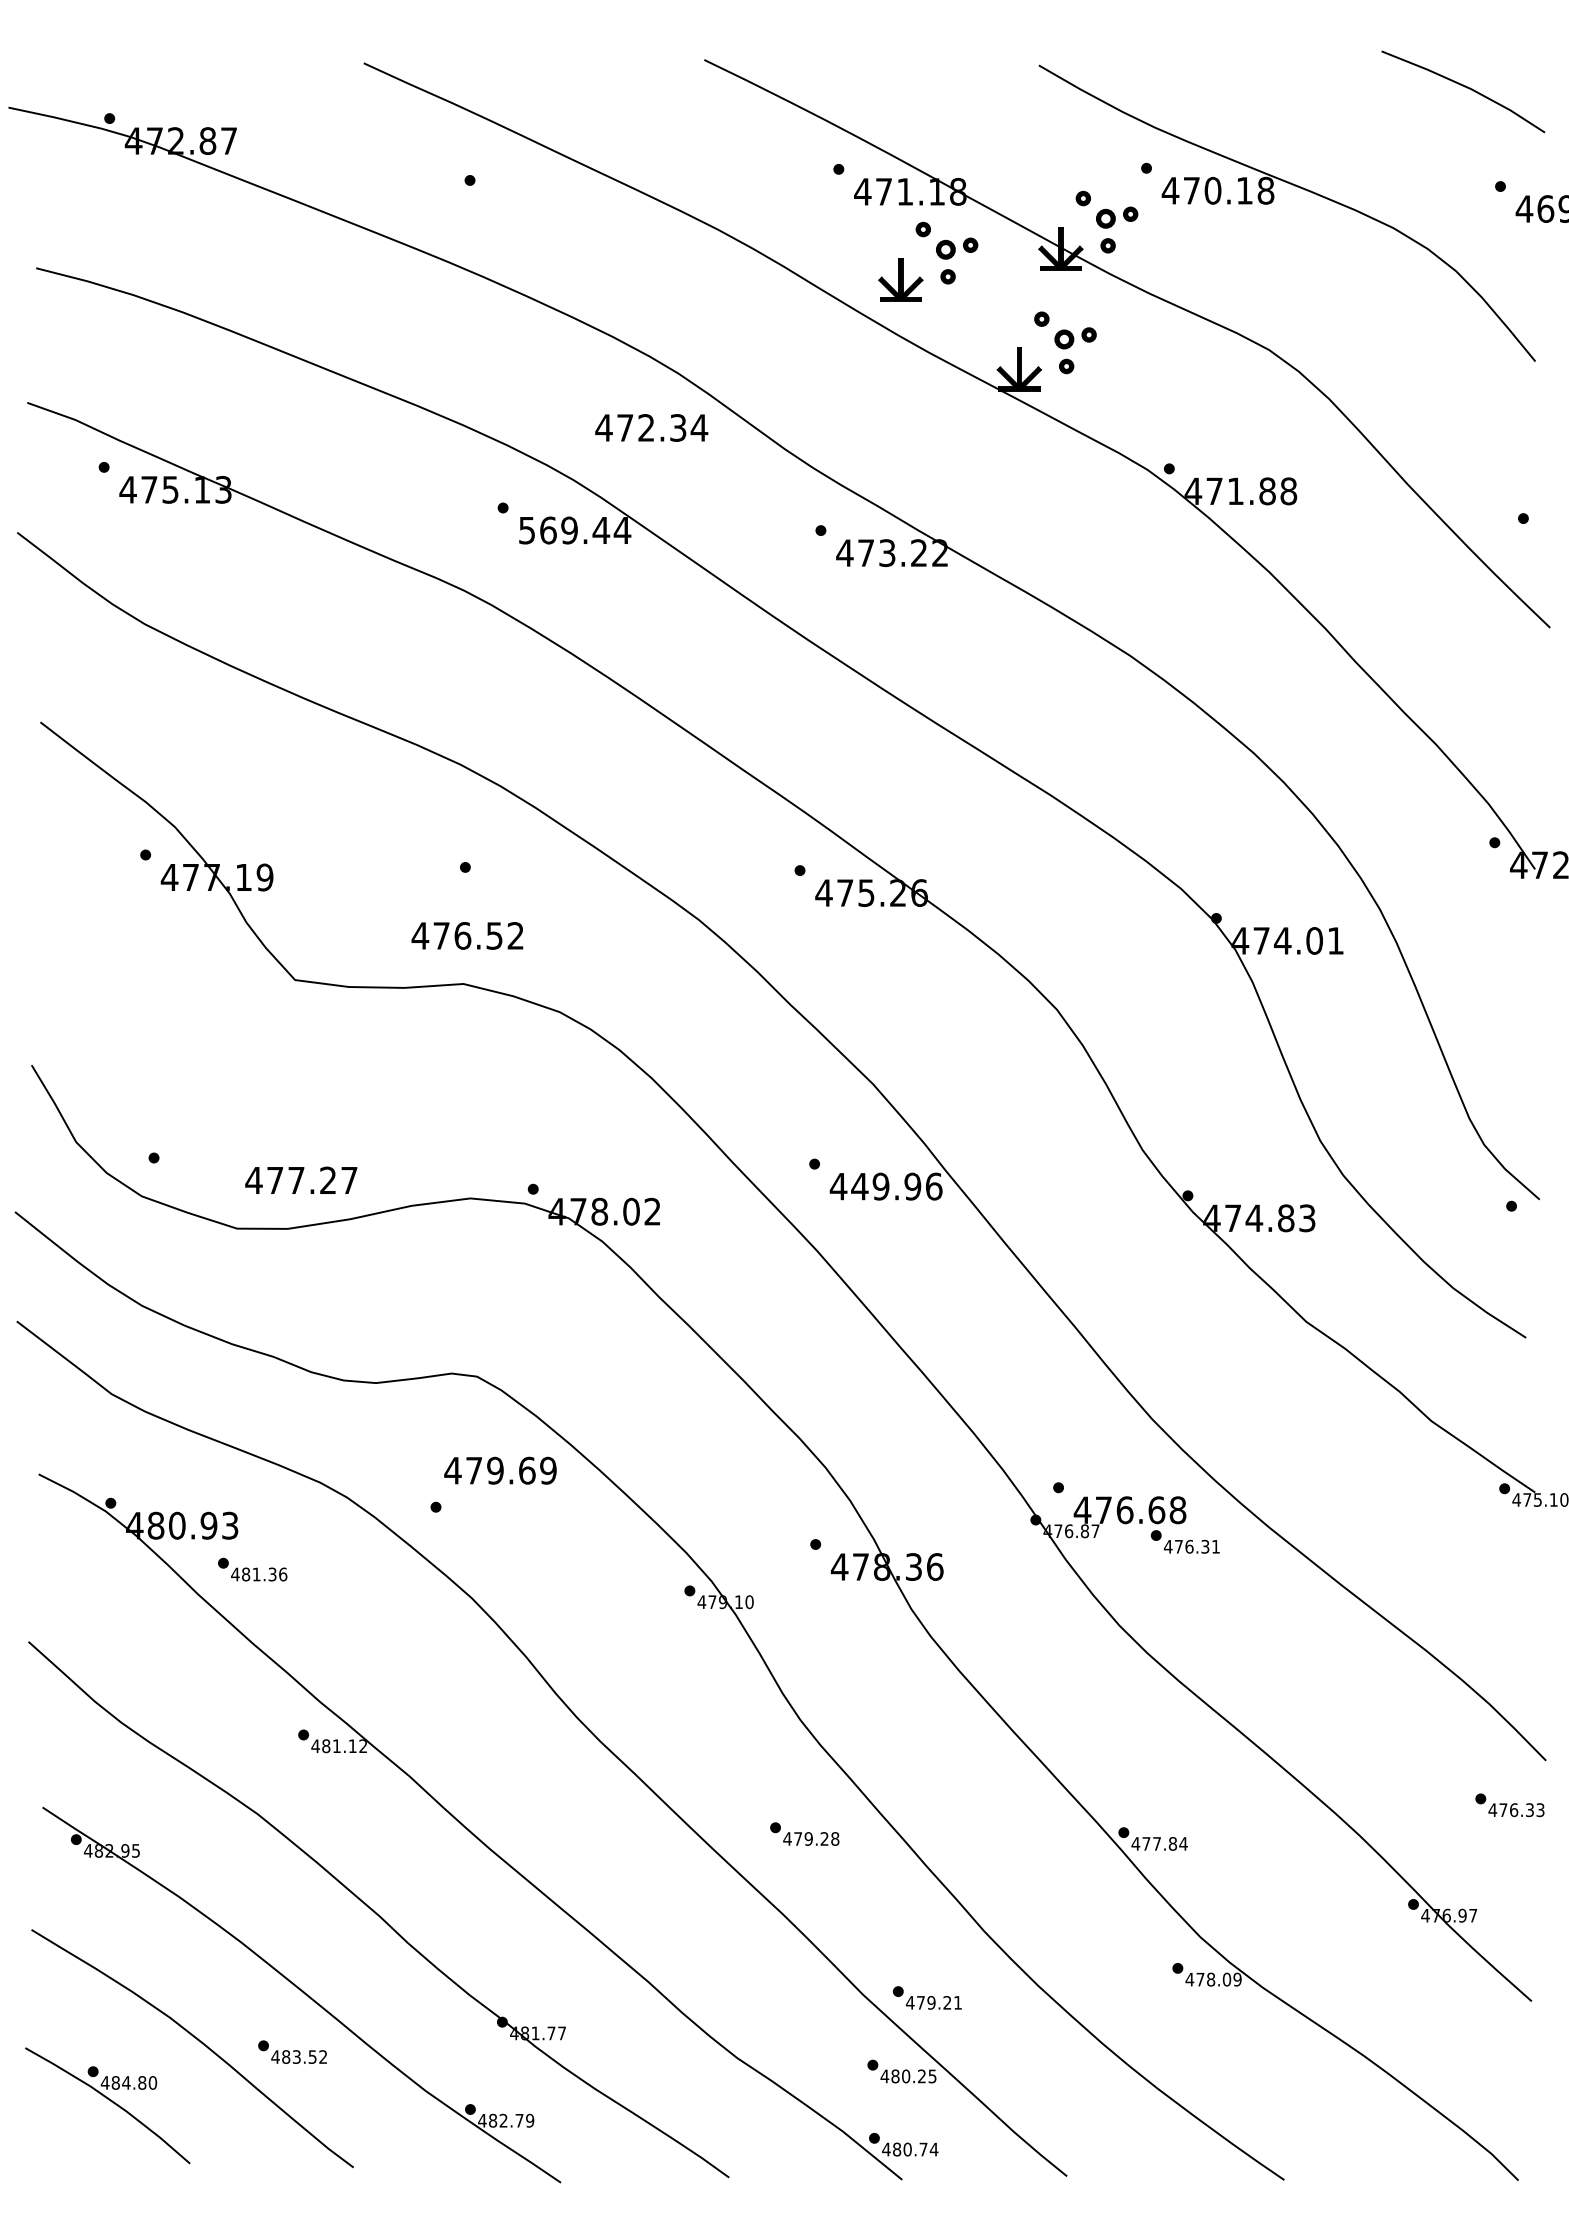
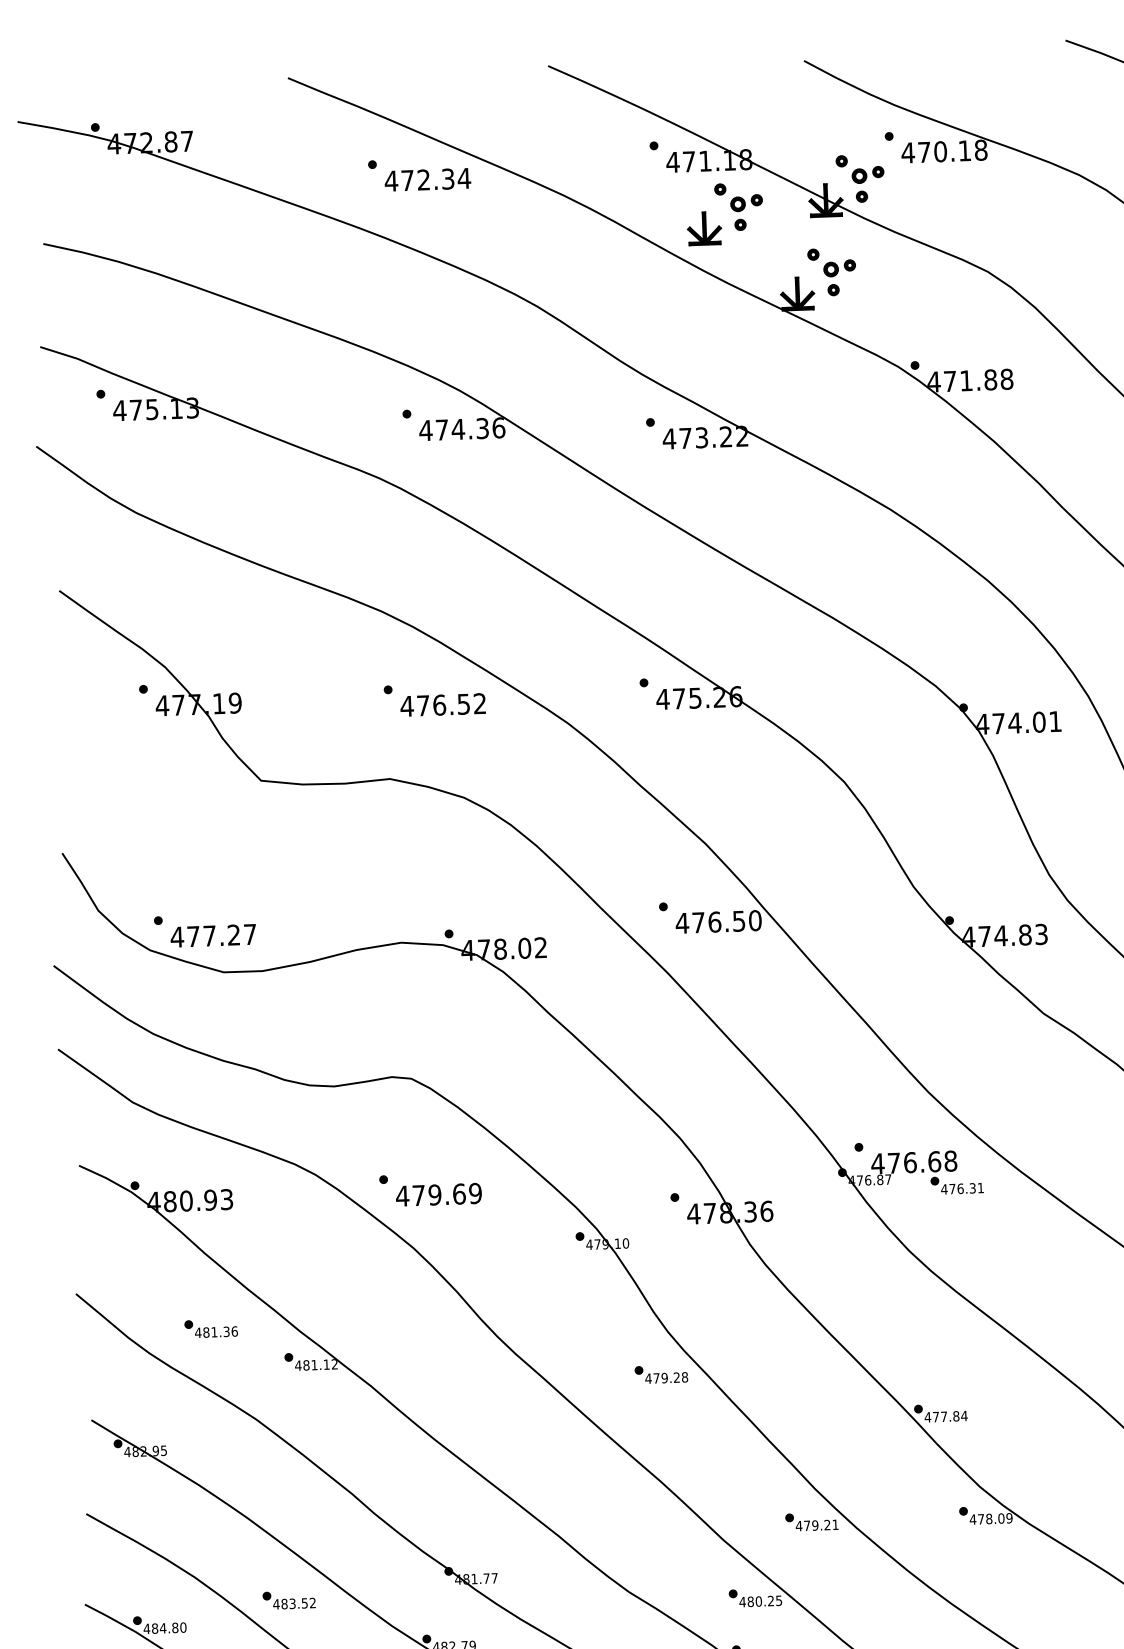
text: (651, 427) -> (427, 179), moved
text: (574, 530) -> (462, 429), 569.44 -> 474.36
text: (467, 935) -> (443, 704), moved
text: (301, 1179) -> (213, 935), moved
text: (896, 1186) -> (726, 921), 449.96 -> 476.50
text: (500, 1470) -> (438, 1194), moved
part: (252, 1569) -> (211, 1328), moved
part: (804, 1833) -> (661, 1374), moved
part: (926, 1997) -> (811, 1521), moved

